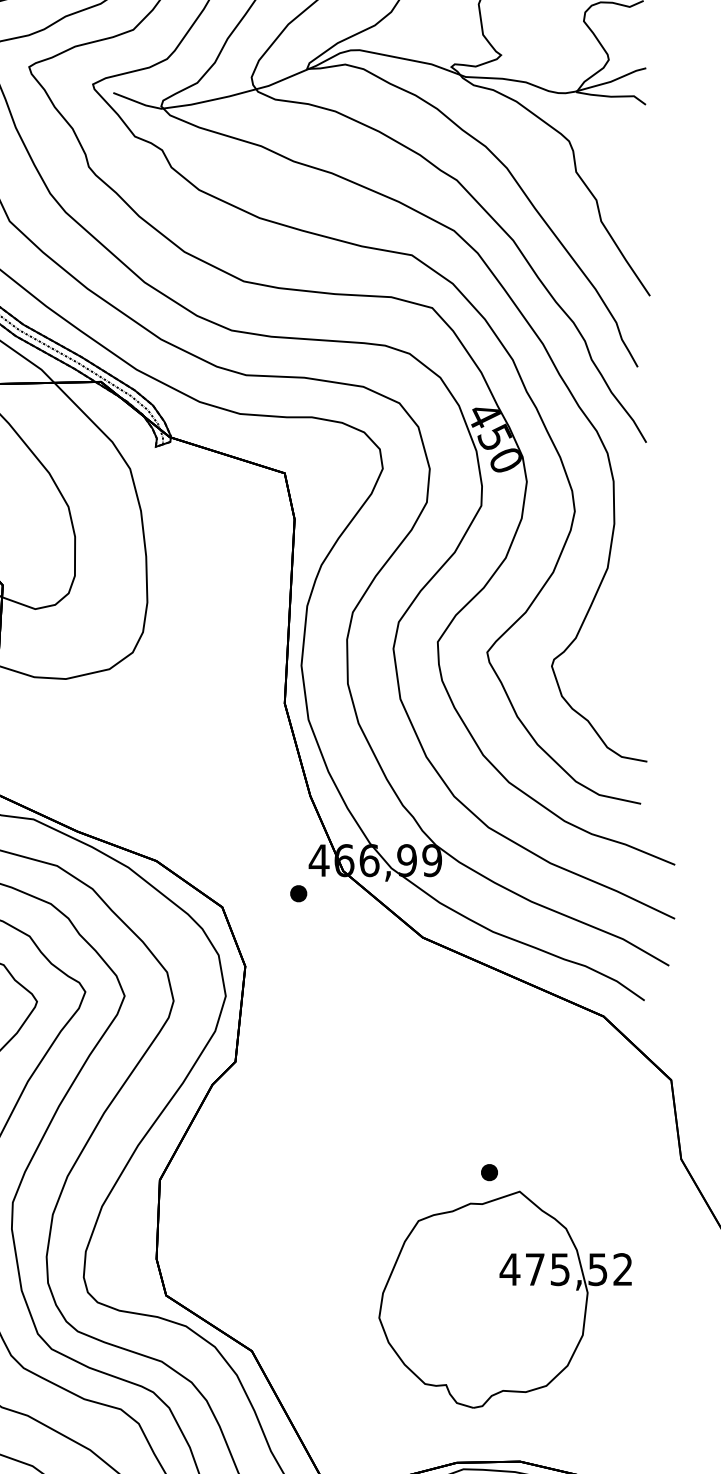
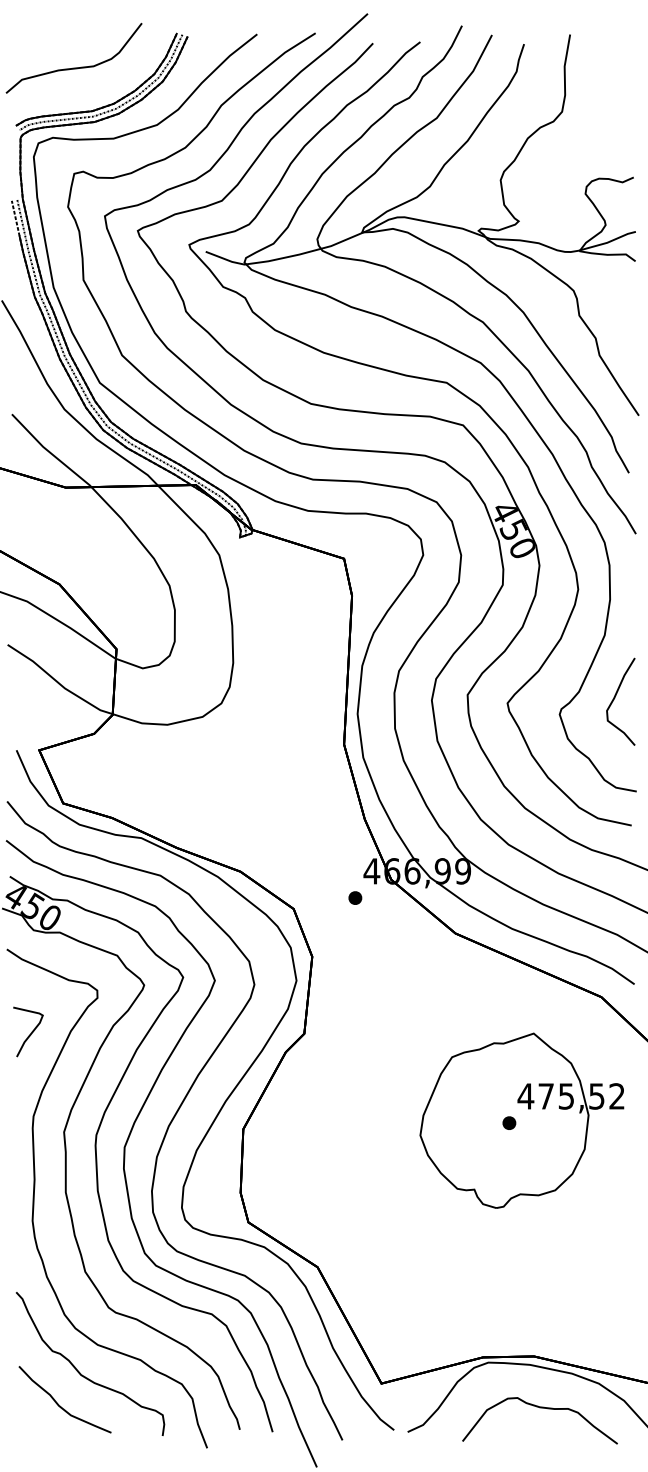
curve: (621, 646) -> (615, 698), added
part: (504, 1299) -> (521, 1120), moved

